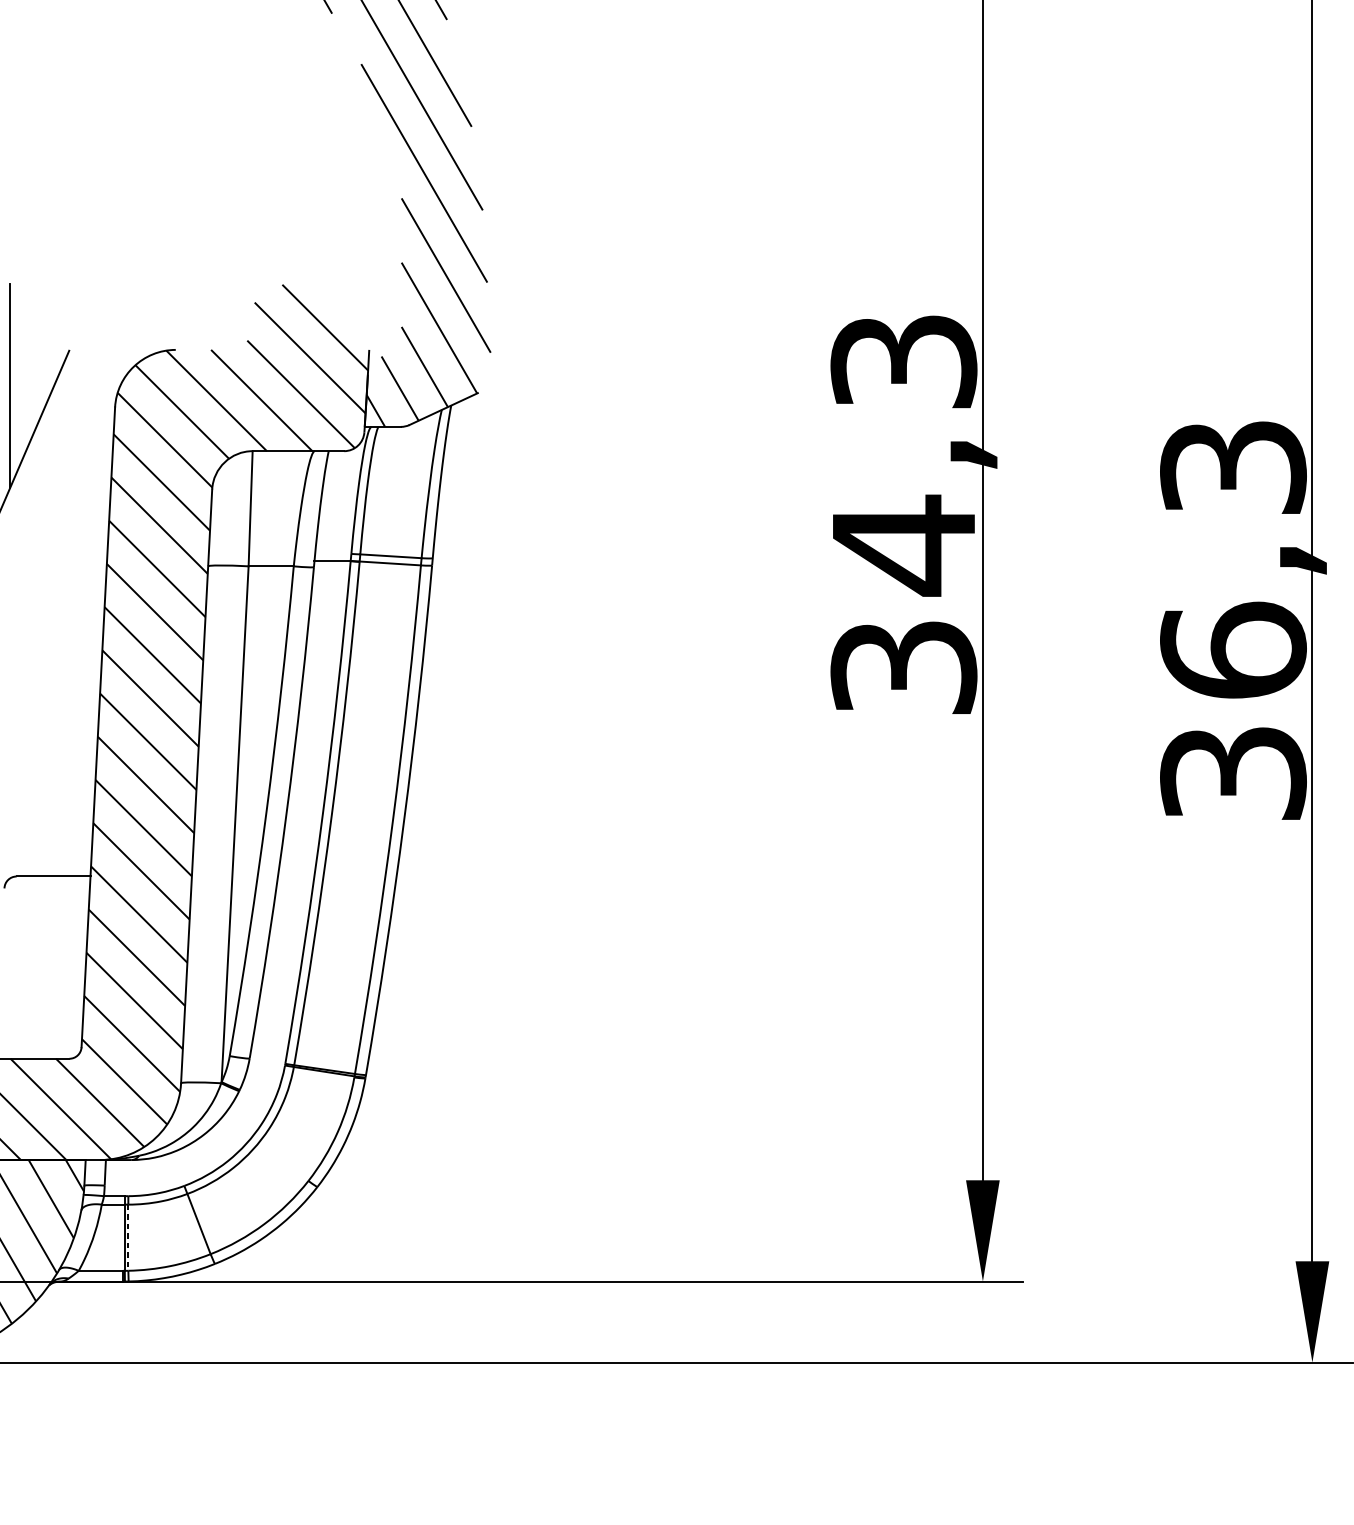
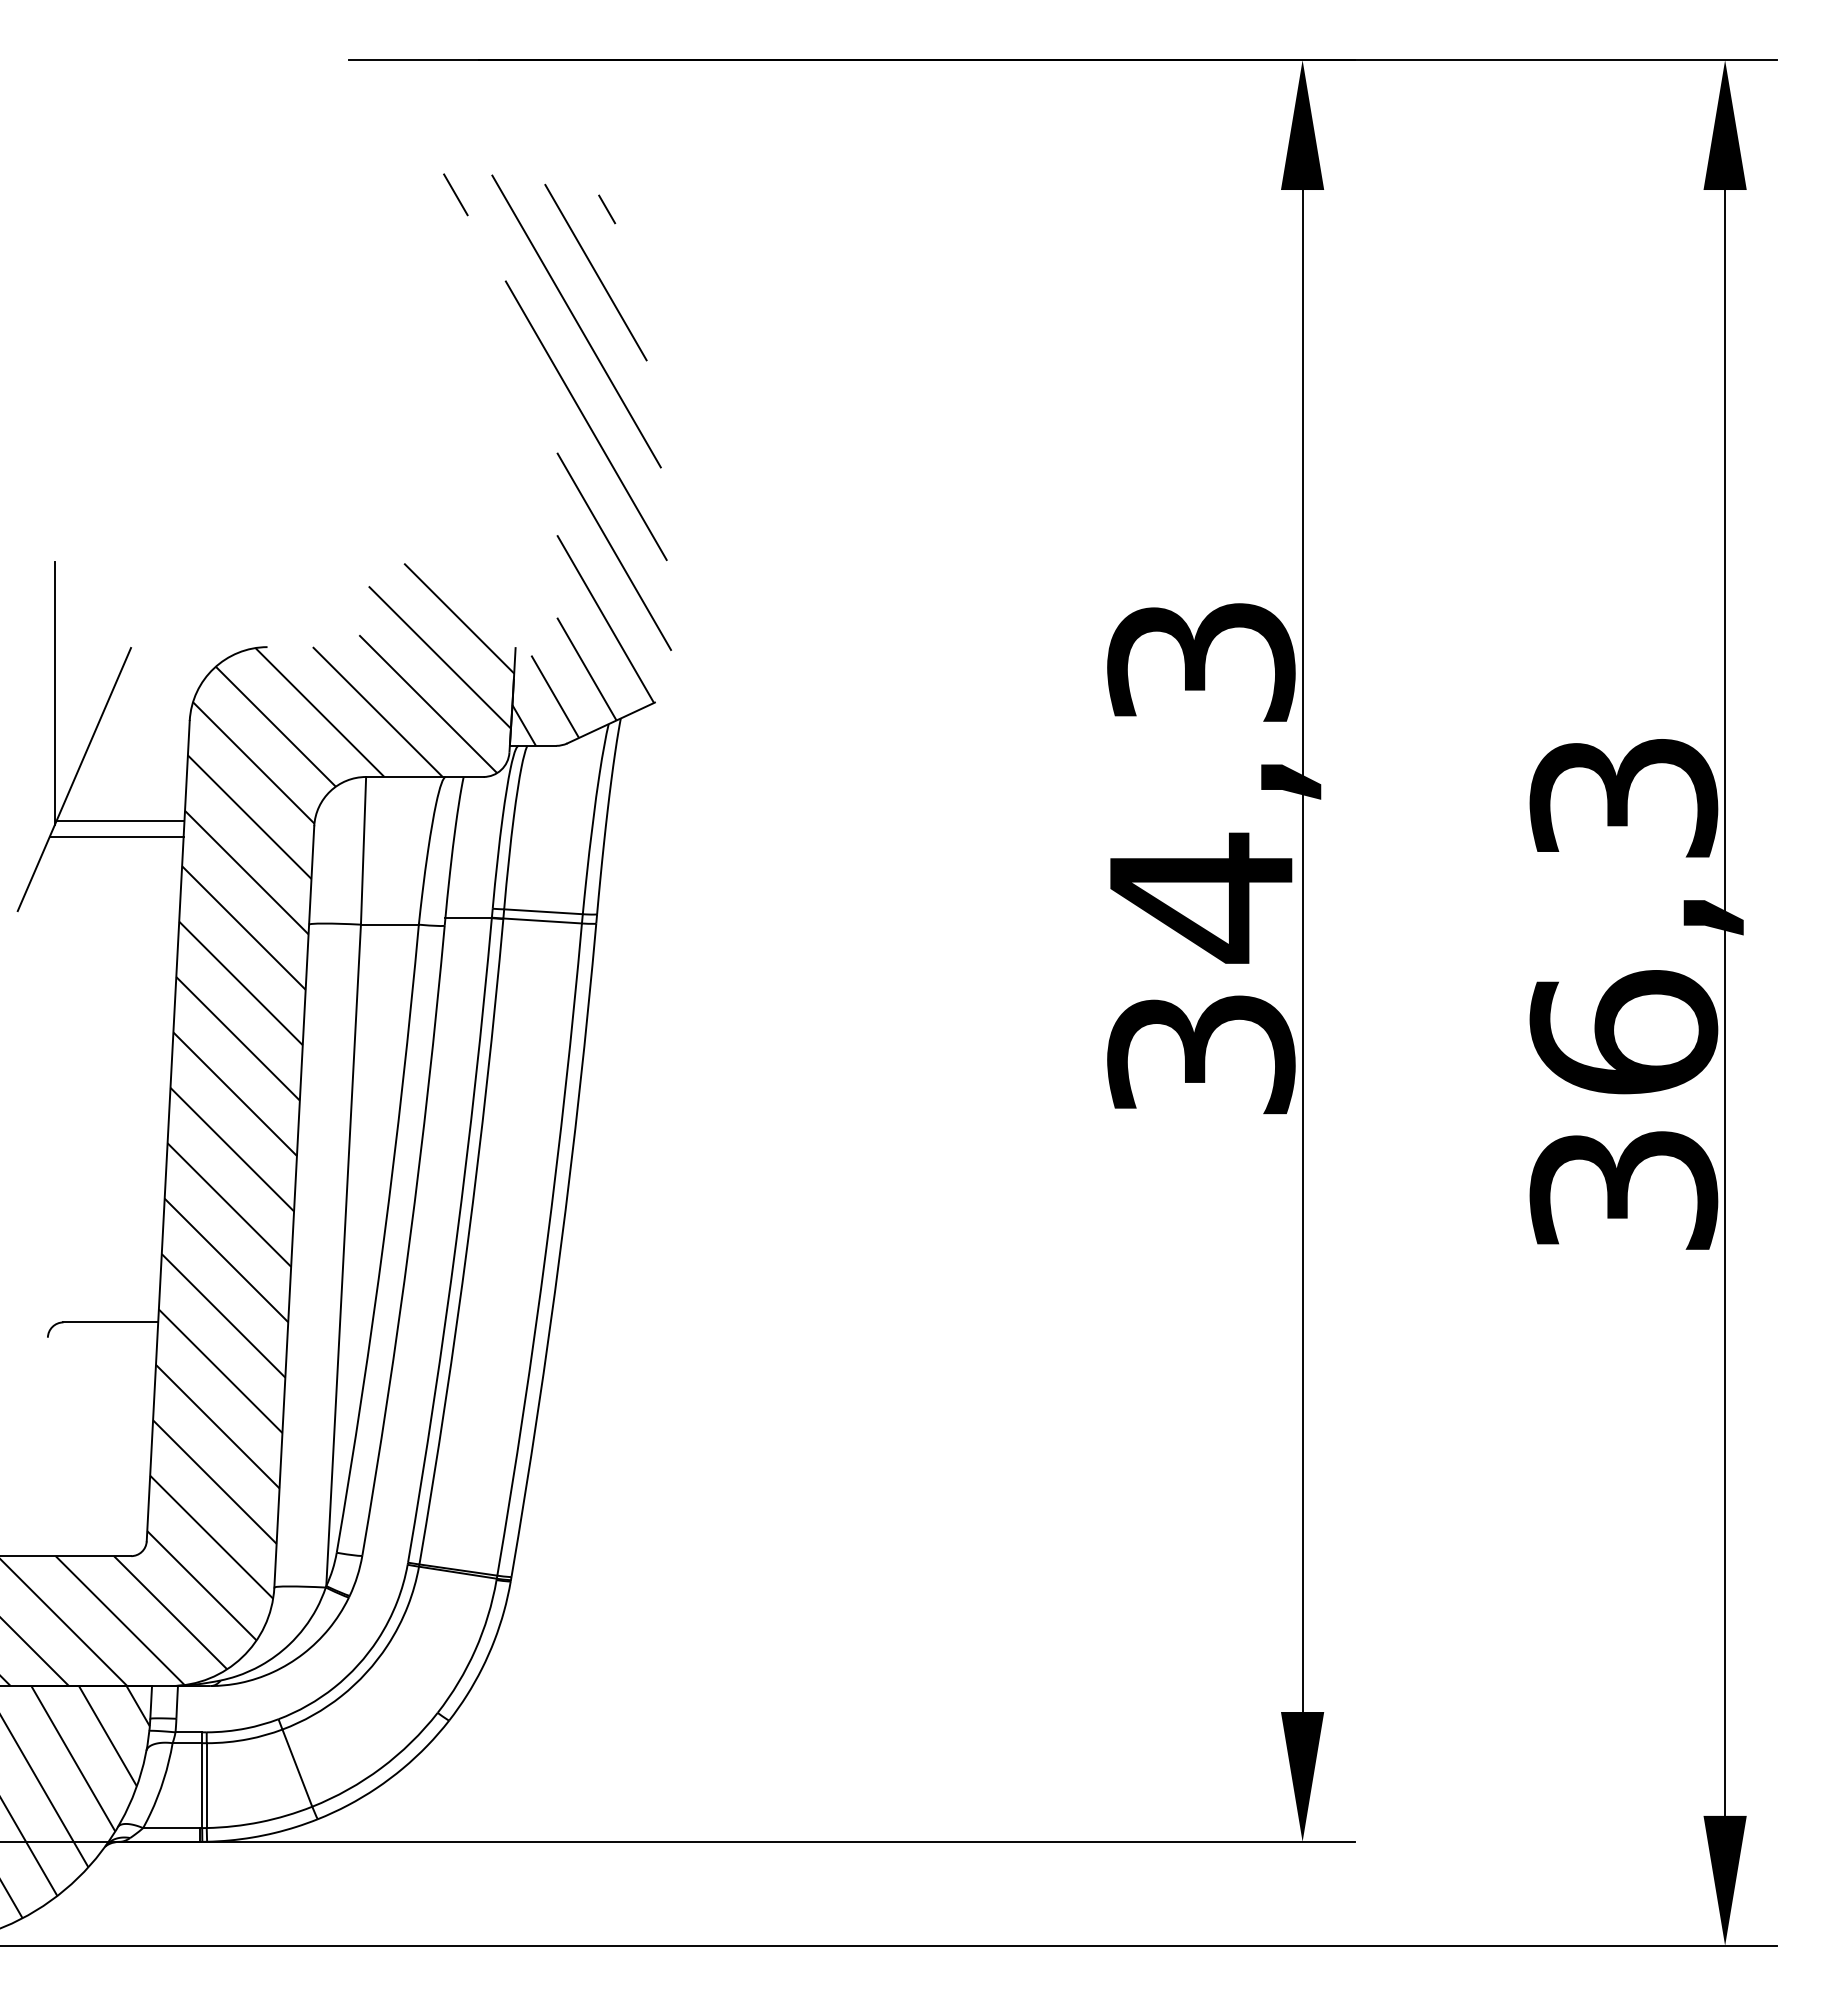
line: (61, 485) -> (120, 821), added
line: (57, 497) -> (116, 836), added
line: (128, 1238) -> (206, 1786), dashed -> solid

